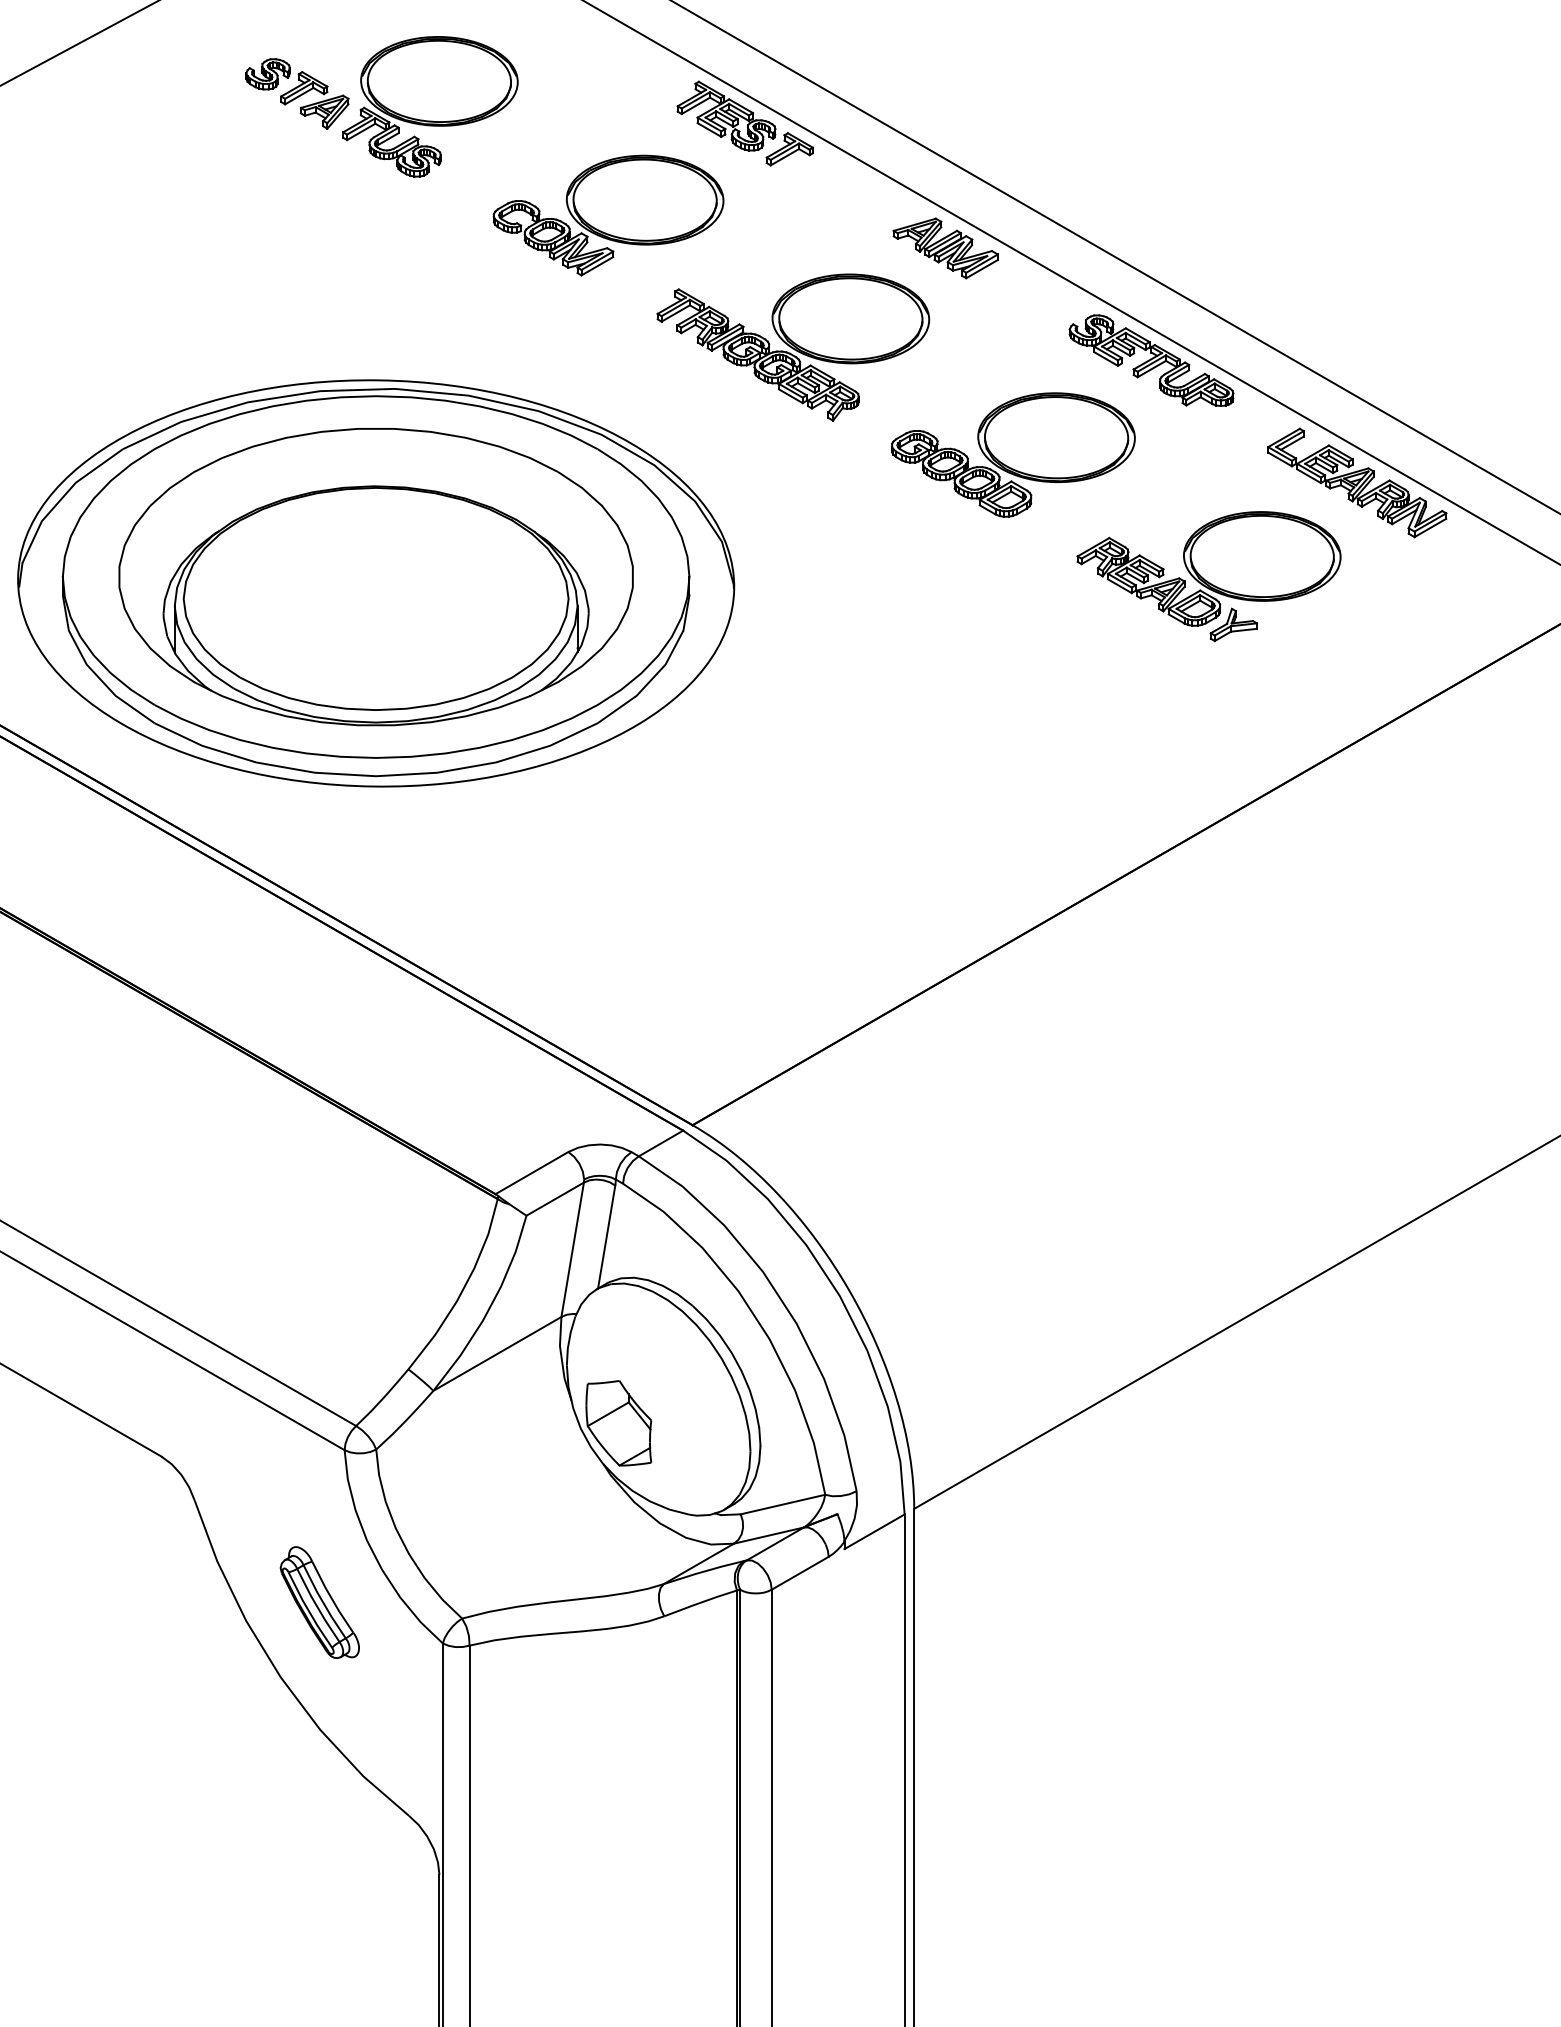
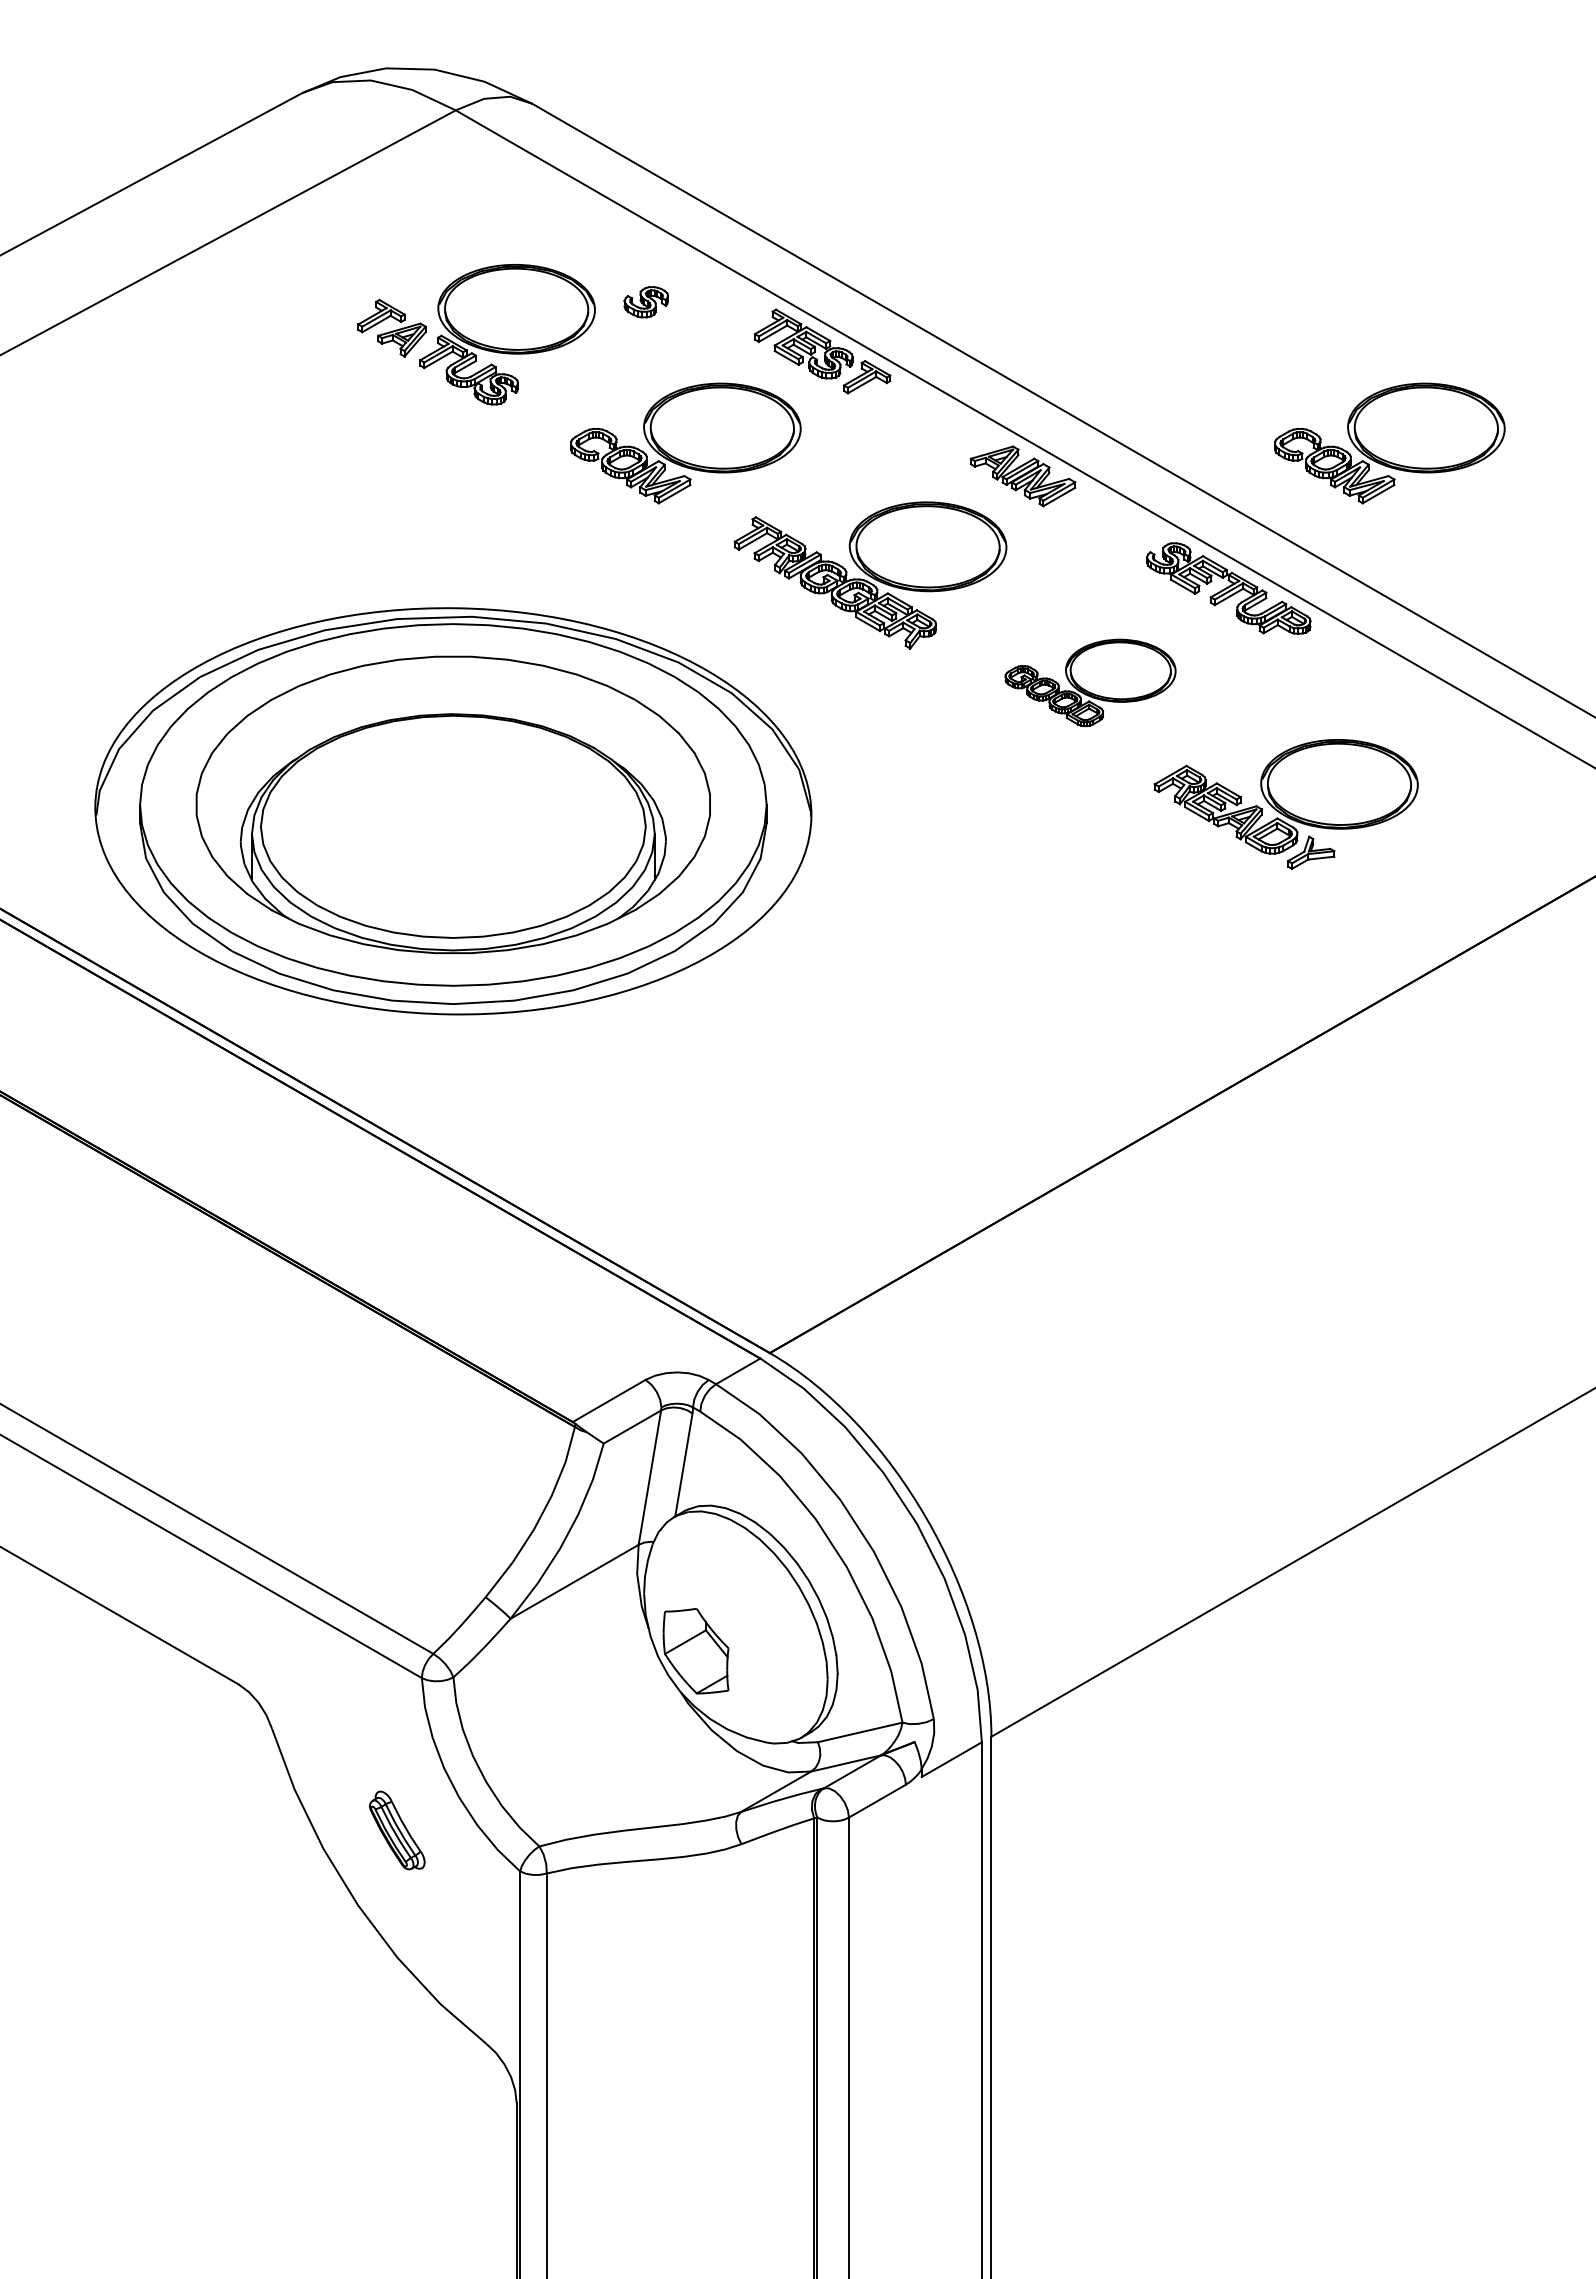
part: (267, 74) -> (645, 302), moved
part: (1312, 215) -> (1389, 443), added
part: (1013, 454) -> (1090, 682), size x0.7
part: (1357, 482) -> (1434, 710), removed
part: (320, 1602) -> (397, 1830), size x0.7

